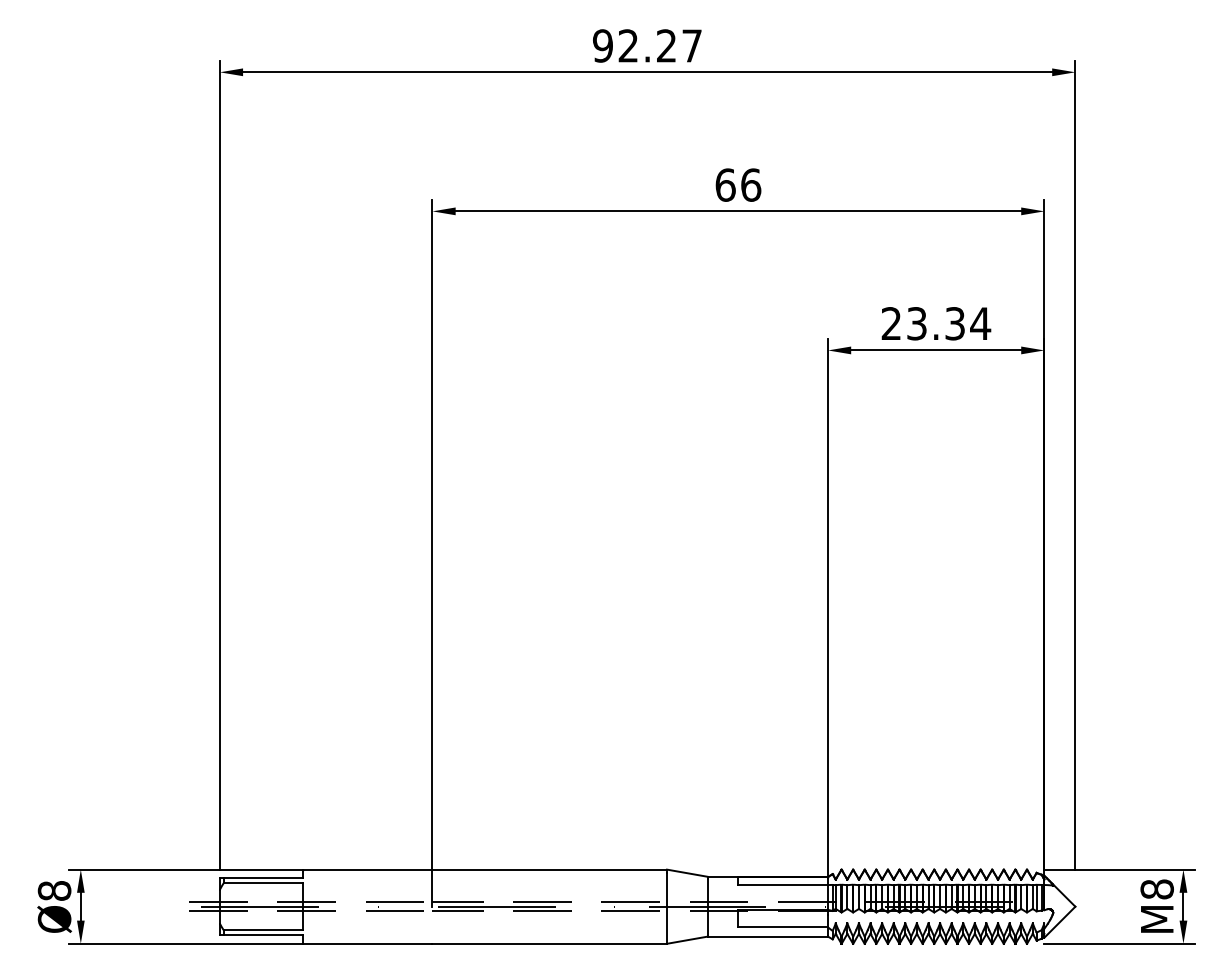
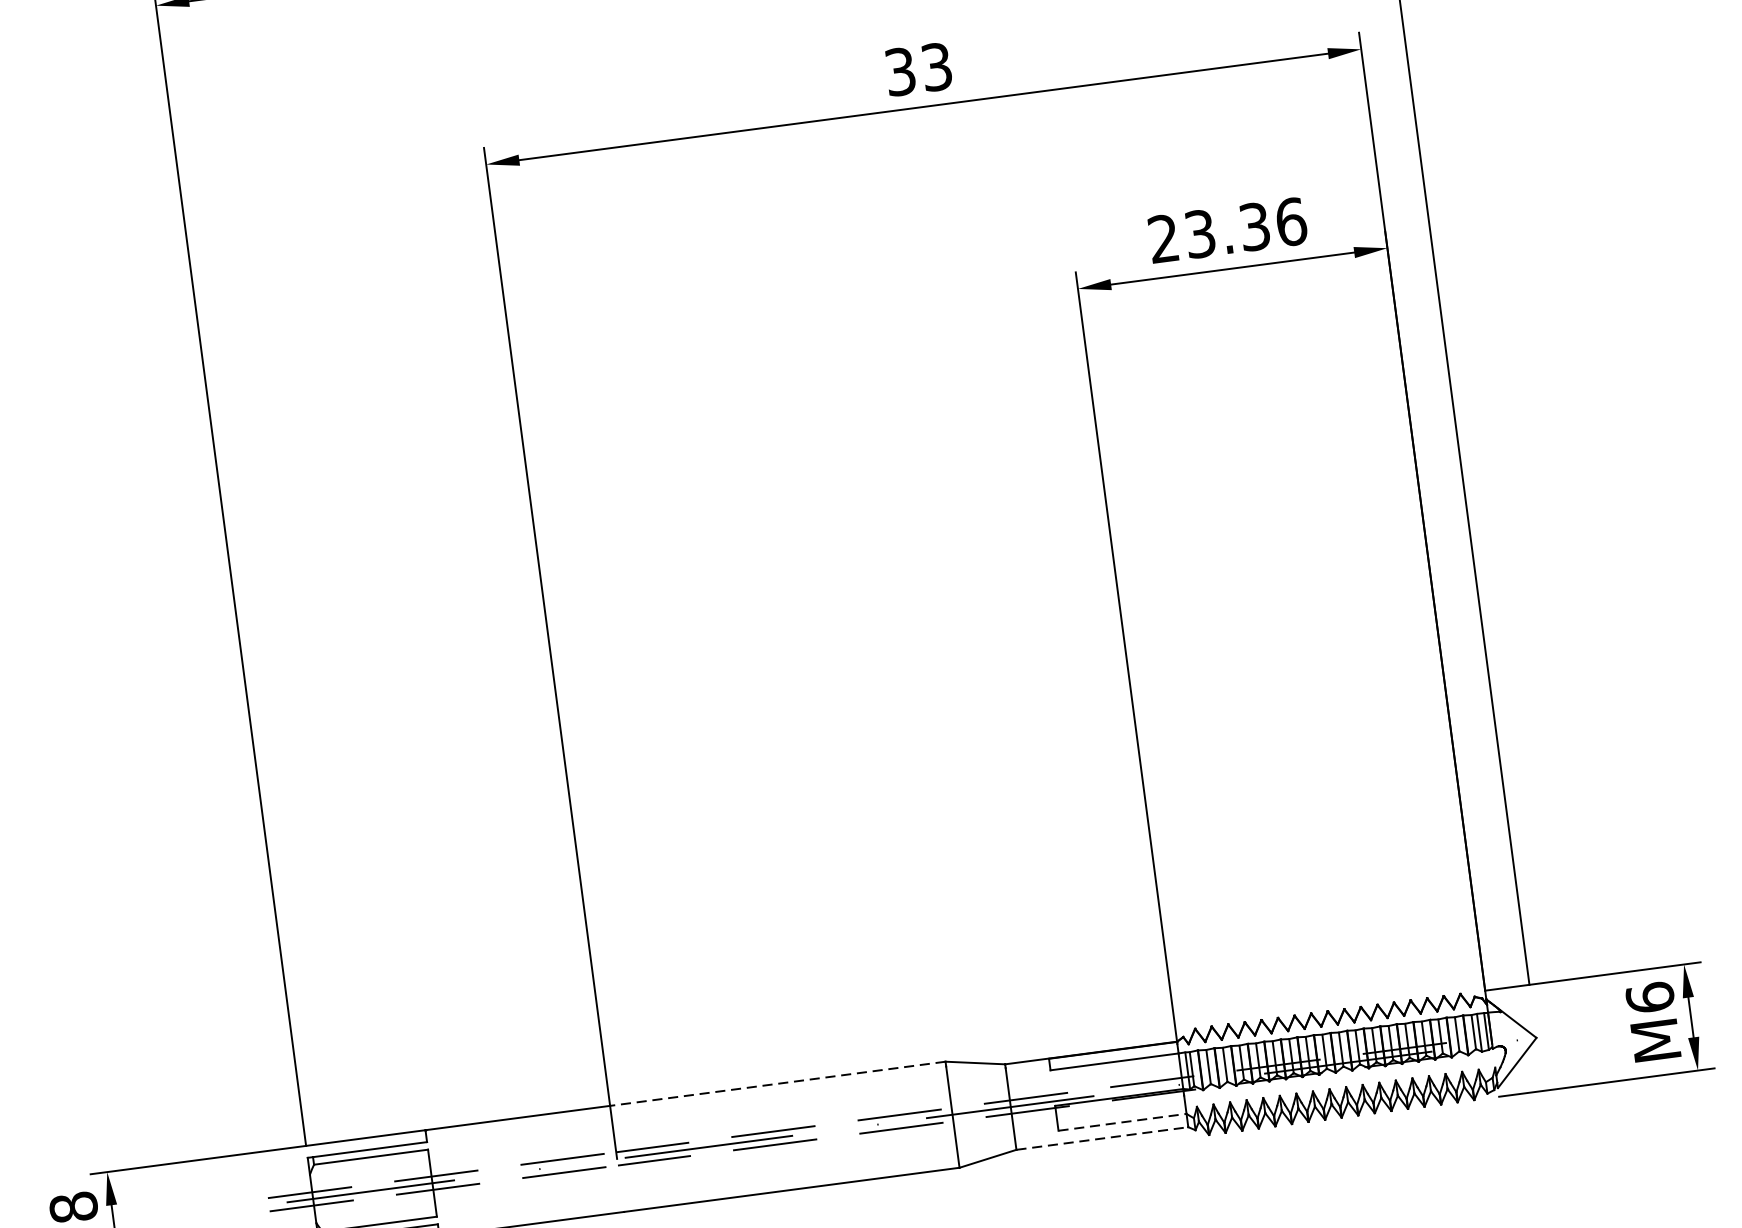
text: (738, 184) -> (918, 68), 66 -> 33
text: (980, 323) -> (1291, 221), 23.34 -> 23.36
line: (549, 869) -> (777, 1083), solid -> dashed
text: (1156, 889) -> (1649, 997), M8 -> M6
line: (783, 927) -> (1122, 1122), solid -> dashed
line: (768, 936) -> (1103, 1138), solid -> dashed

